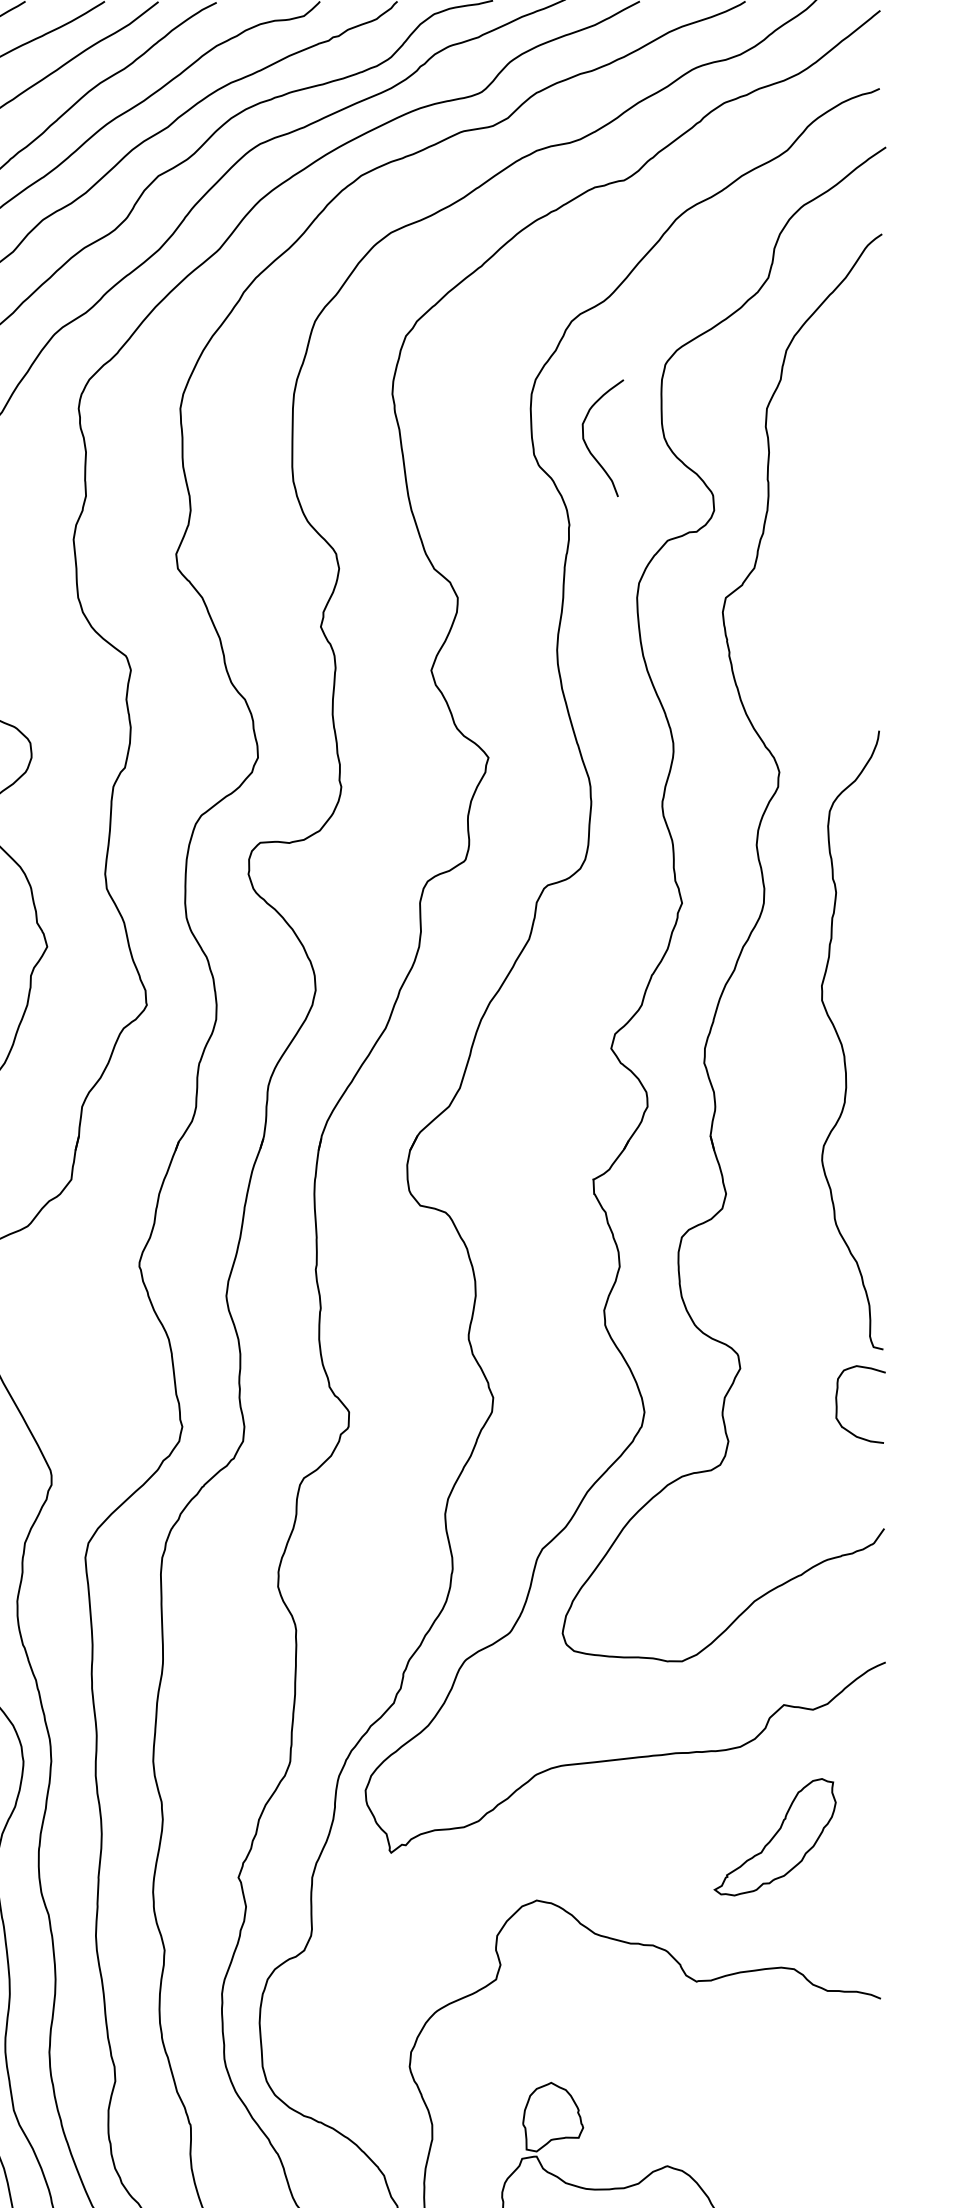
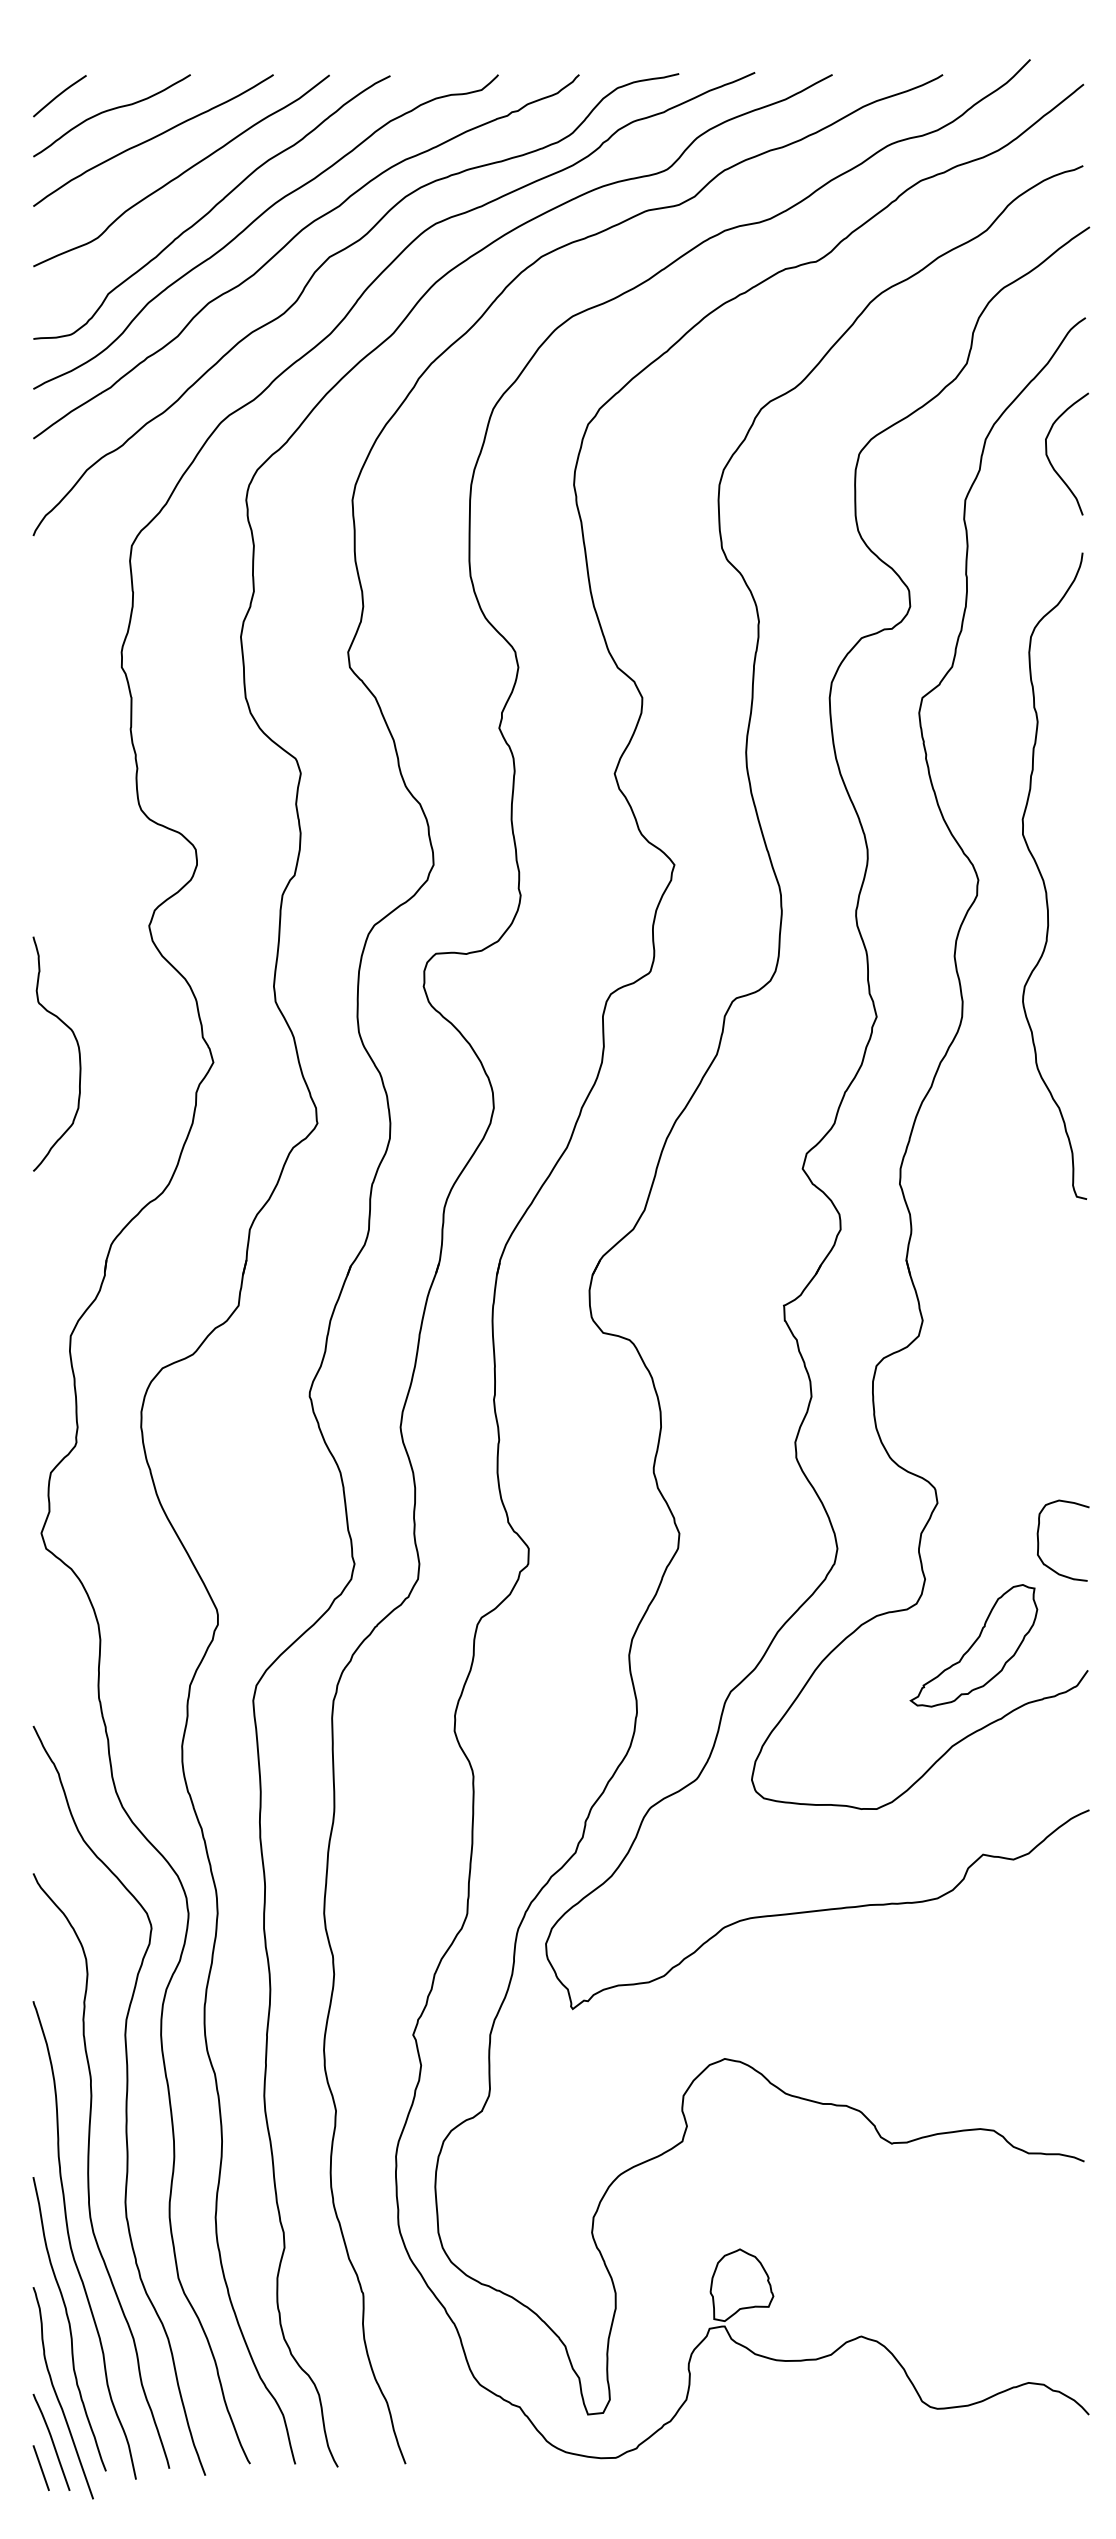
curve: (587, 444) -> (1050, 460), moved
curve: (842, 1044) -> (1044, 880), moved
part: (774, 1836) -> (973, 1645), moved

